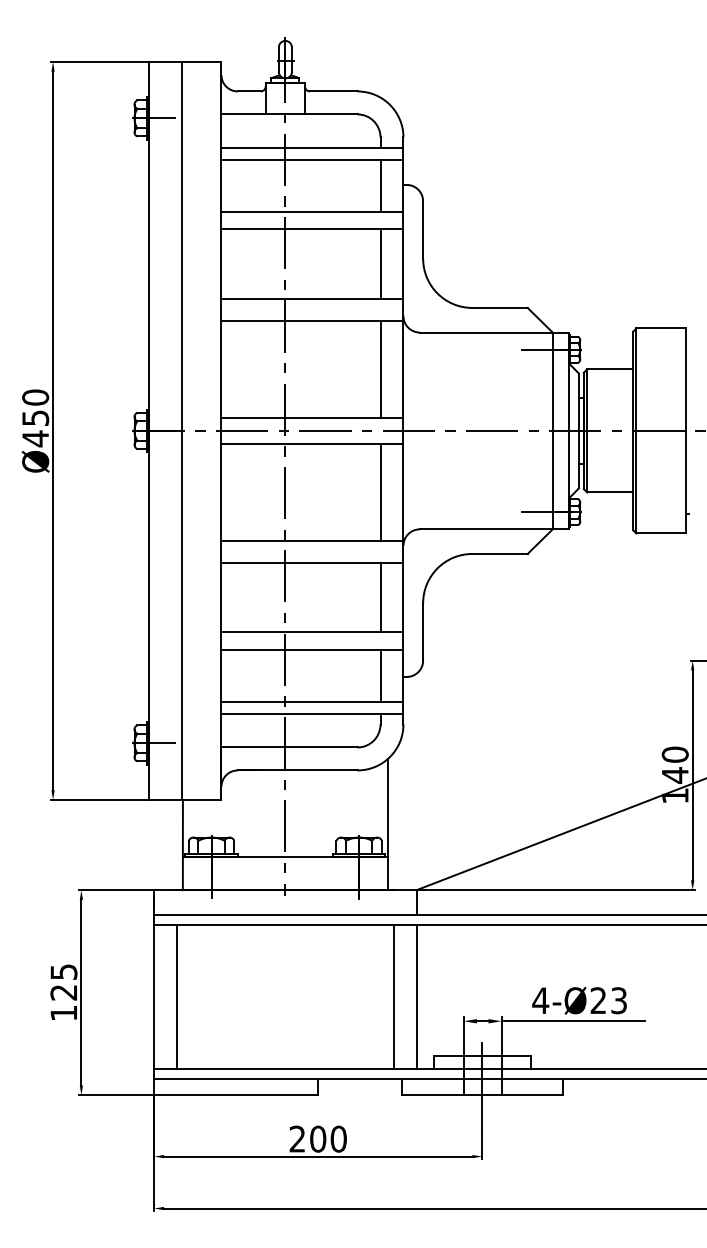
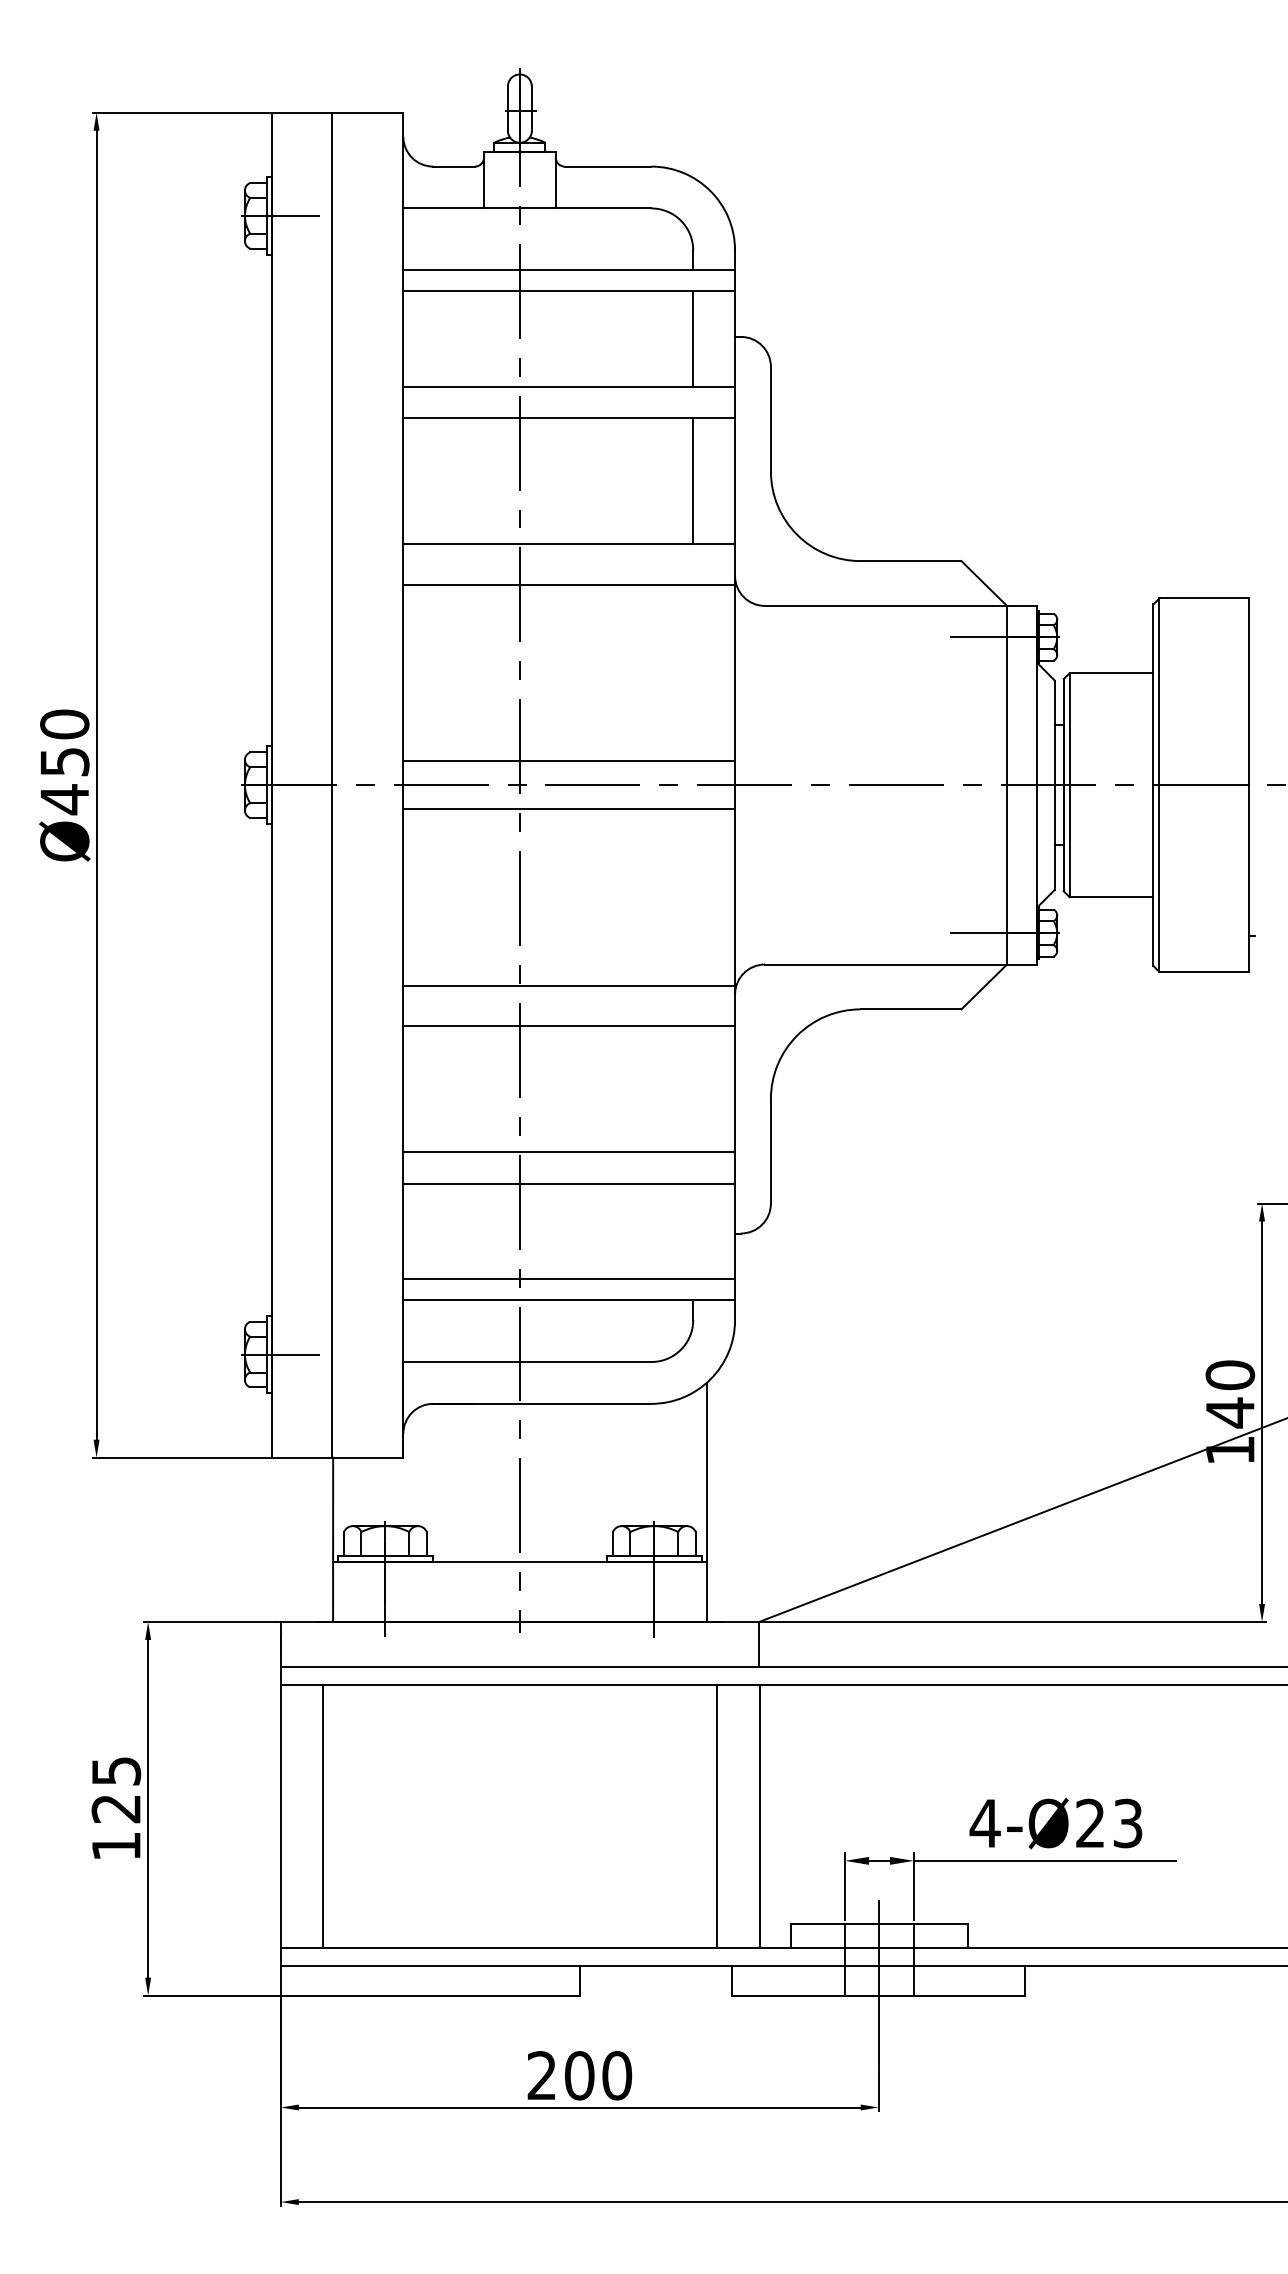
line: (380, 368) -> (693, 671), removed
line: (380, 492) -> (693, 897), removed
line: (380, 597) -> (693, 1088), removed
line: (380, 675) -> (693, 1230), removed

